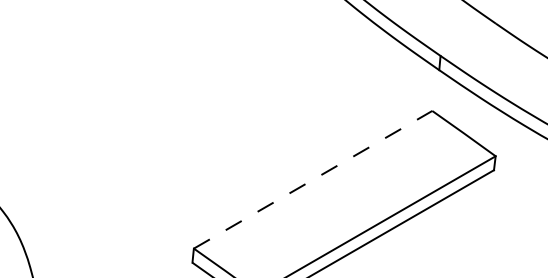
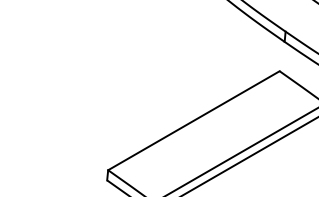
line: (313, 179) -> (194, 120), dashed -> solid

